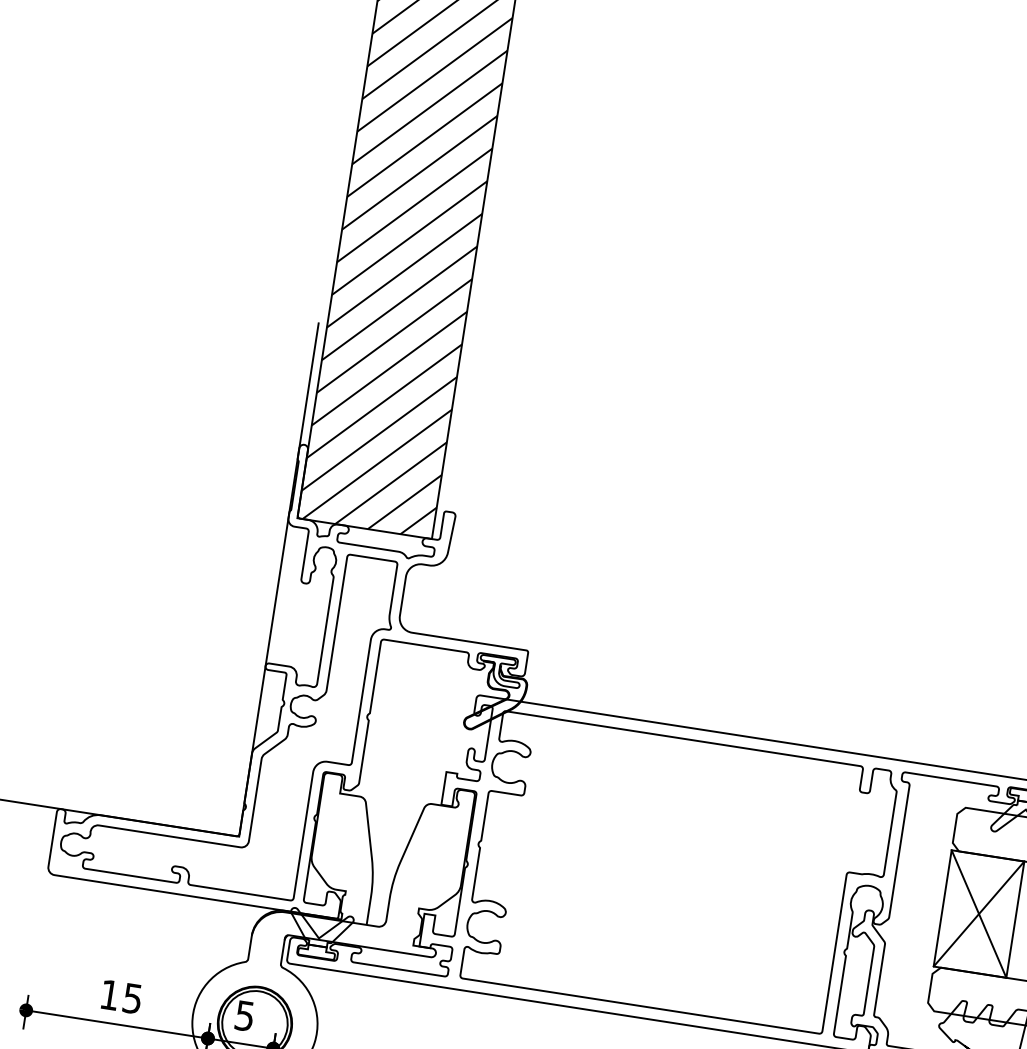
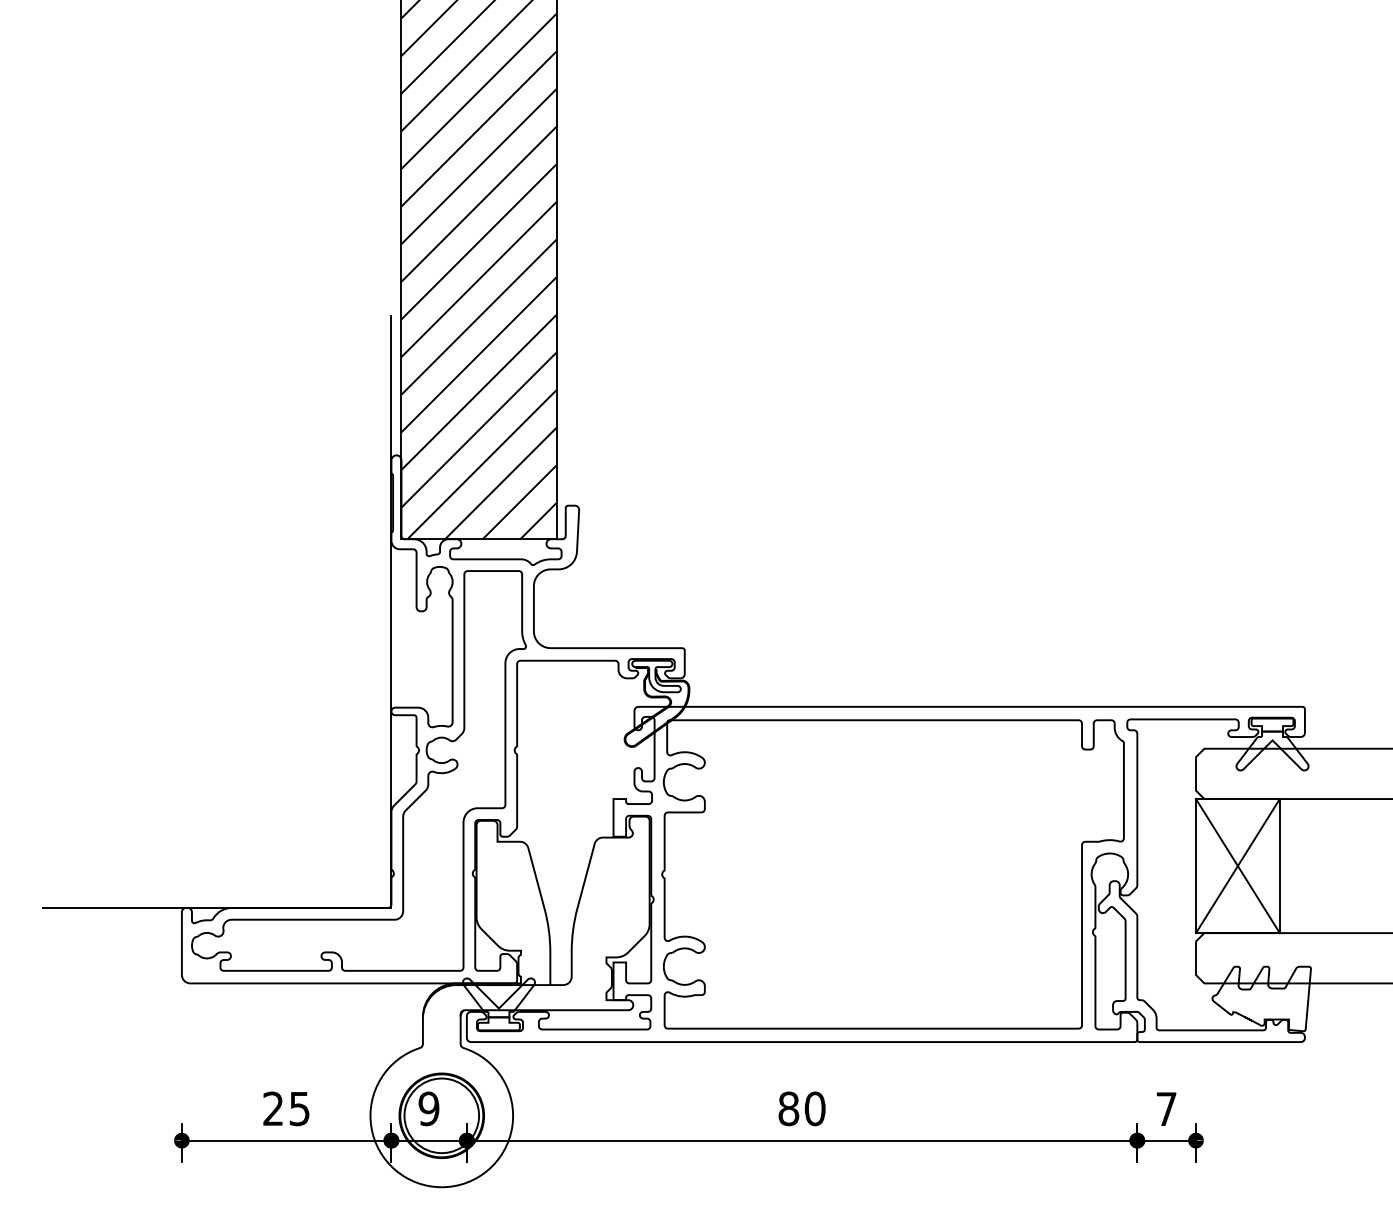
text: (109, 994) -> (272, 1108), 15 -> 25
text: (244, 1015) -> (428, 1108), 5 -> 9

